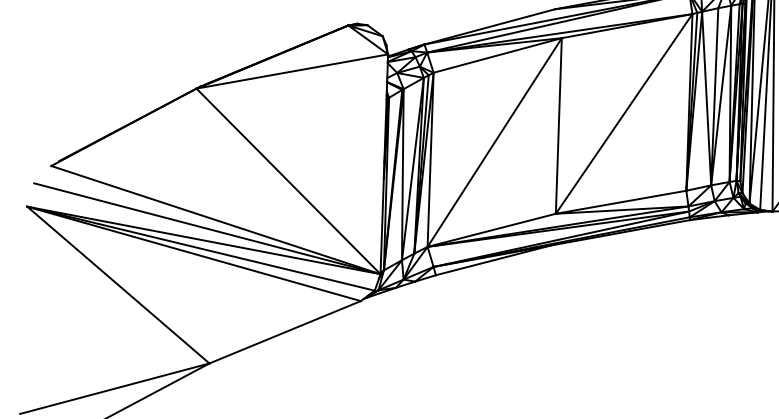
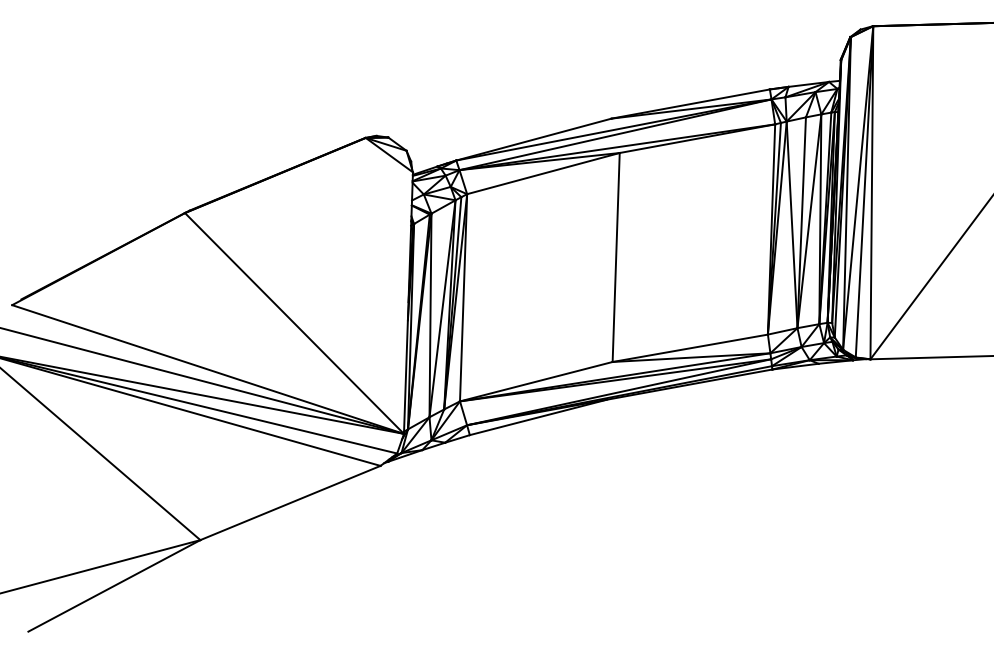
line: (291, 71) -> (298, 192), removed
line: (623, 113) -> (693, 242), removed
line: (494, 142) -> (539, 277), removed

